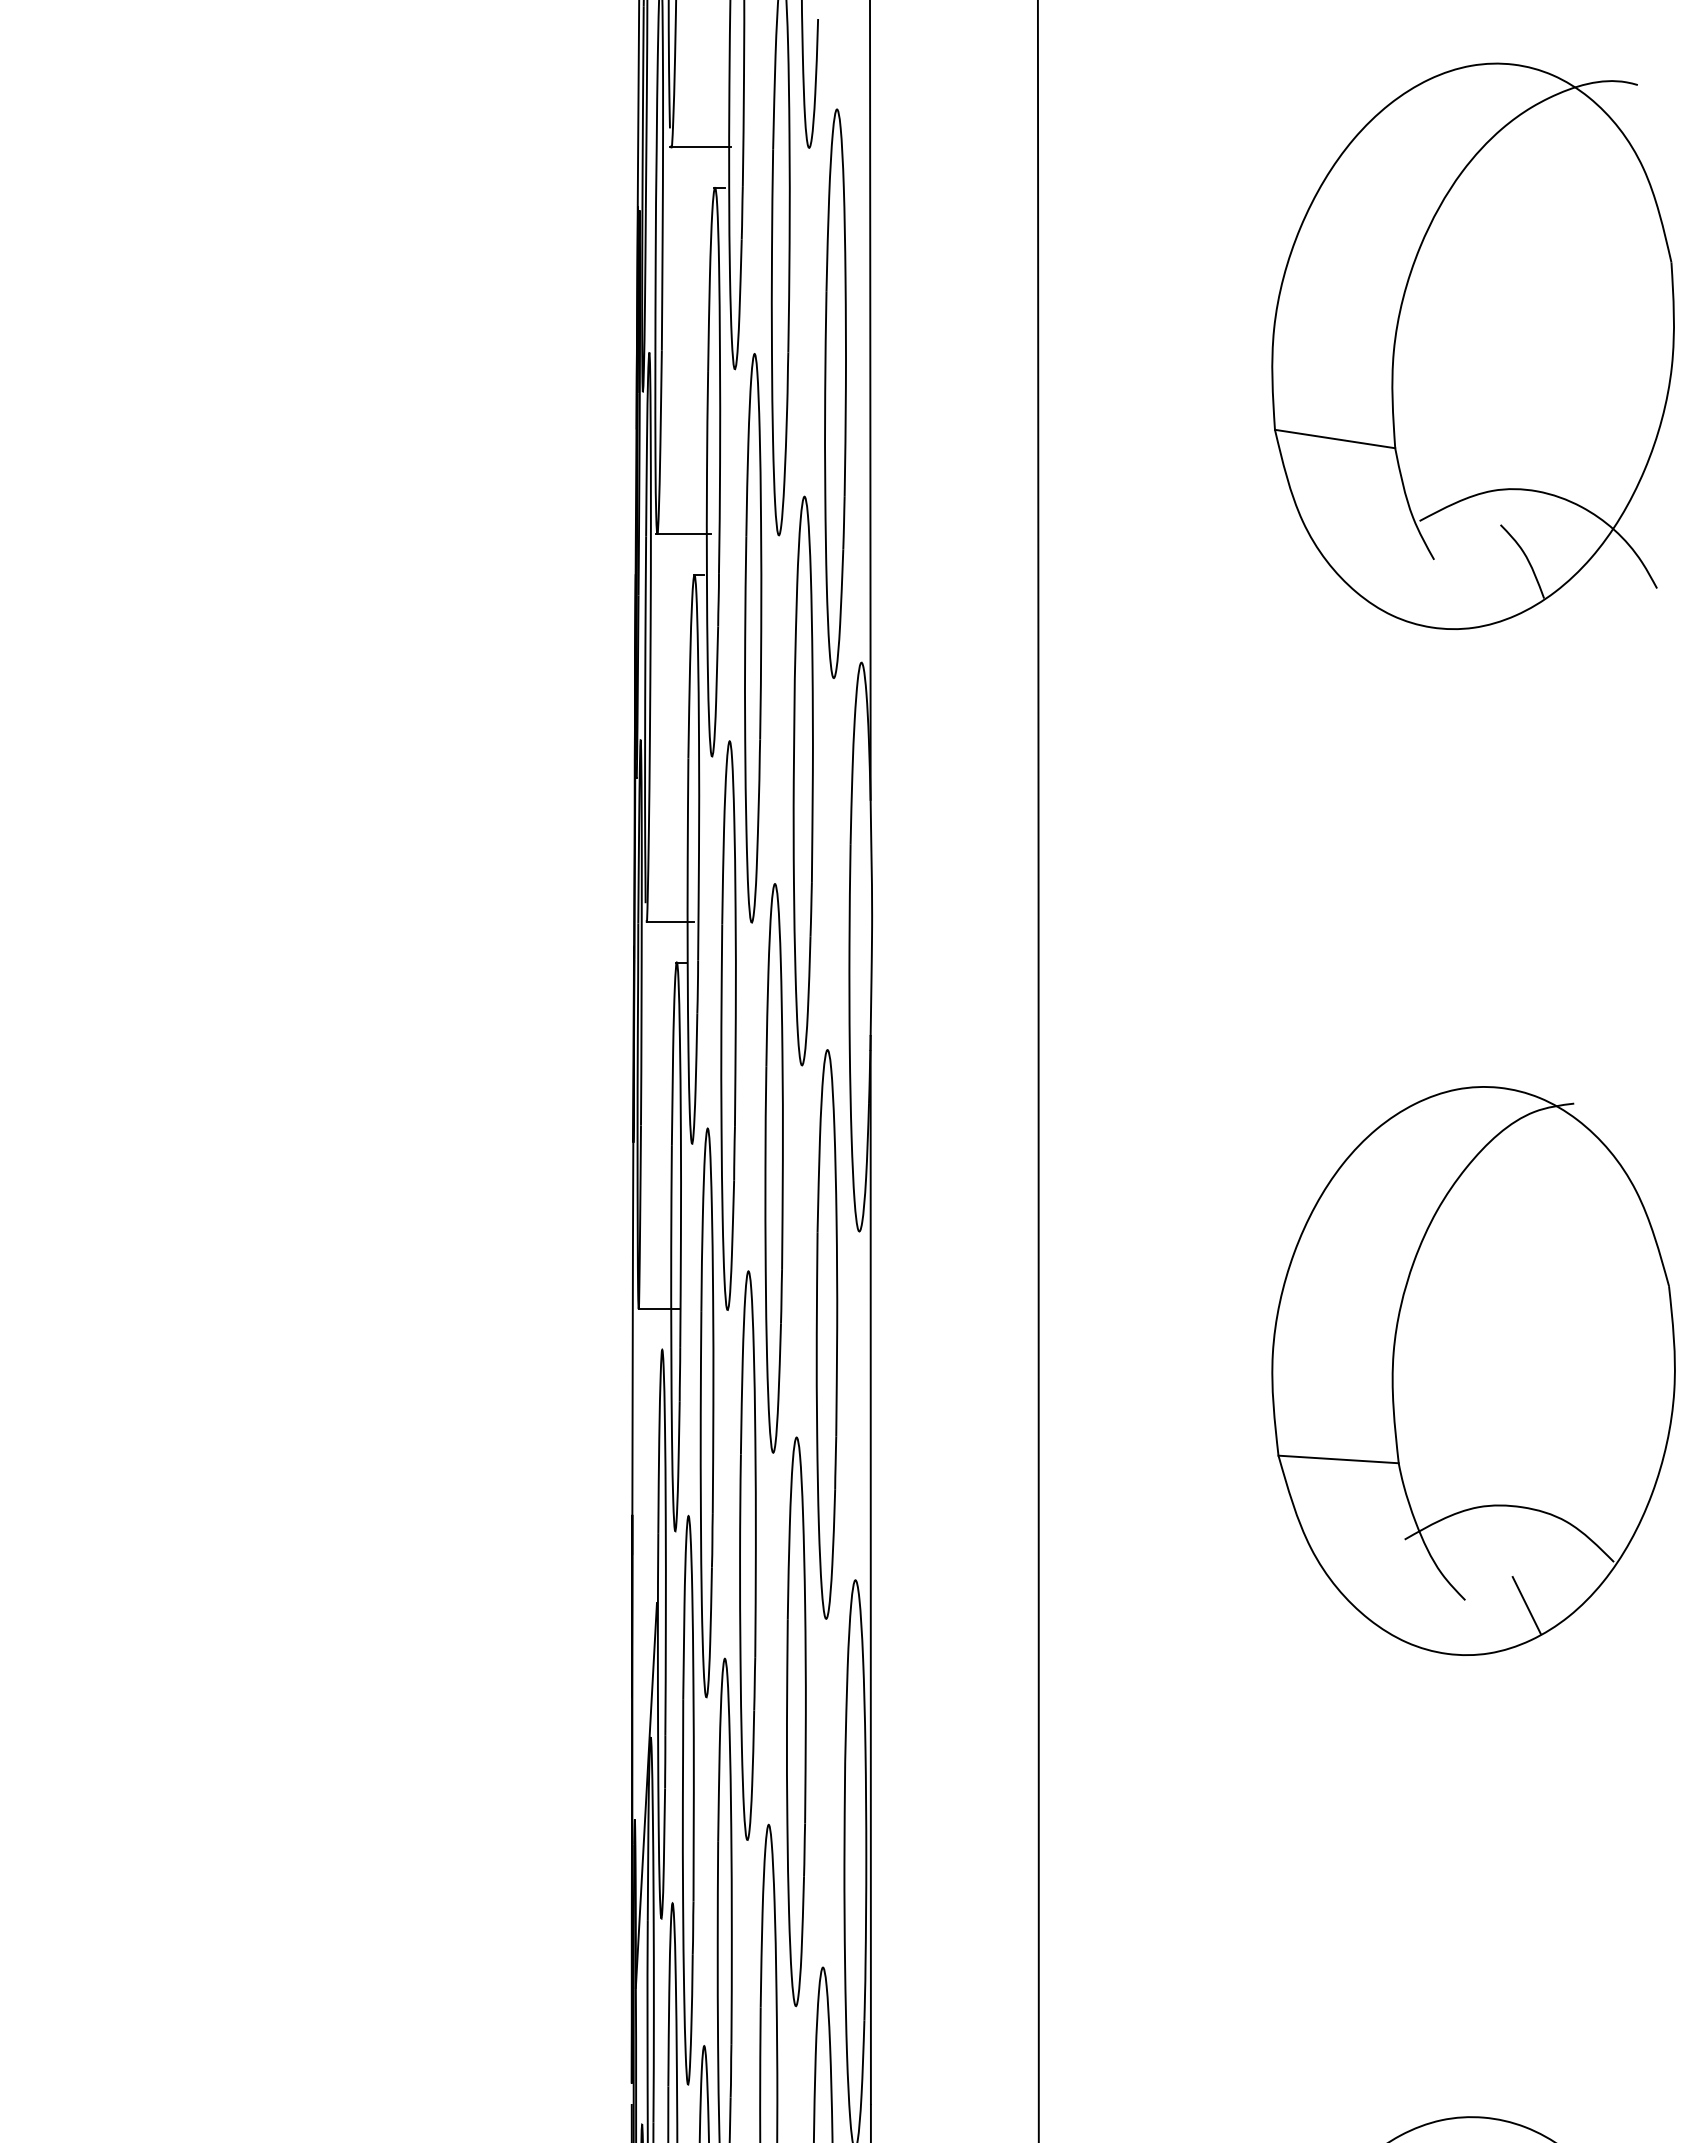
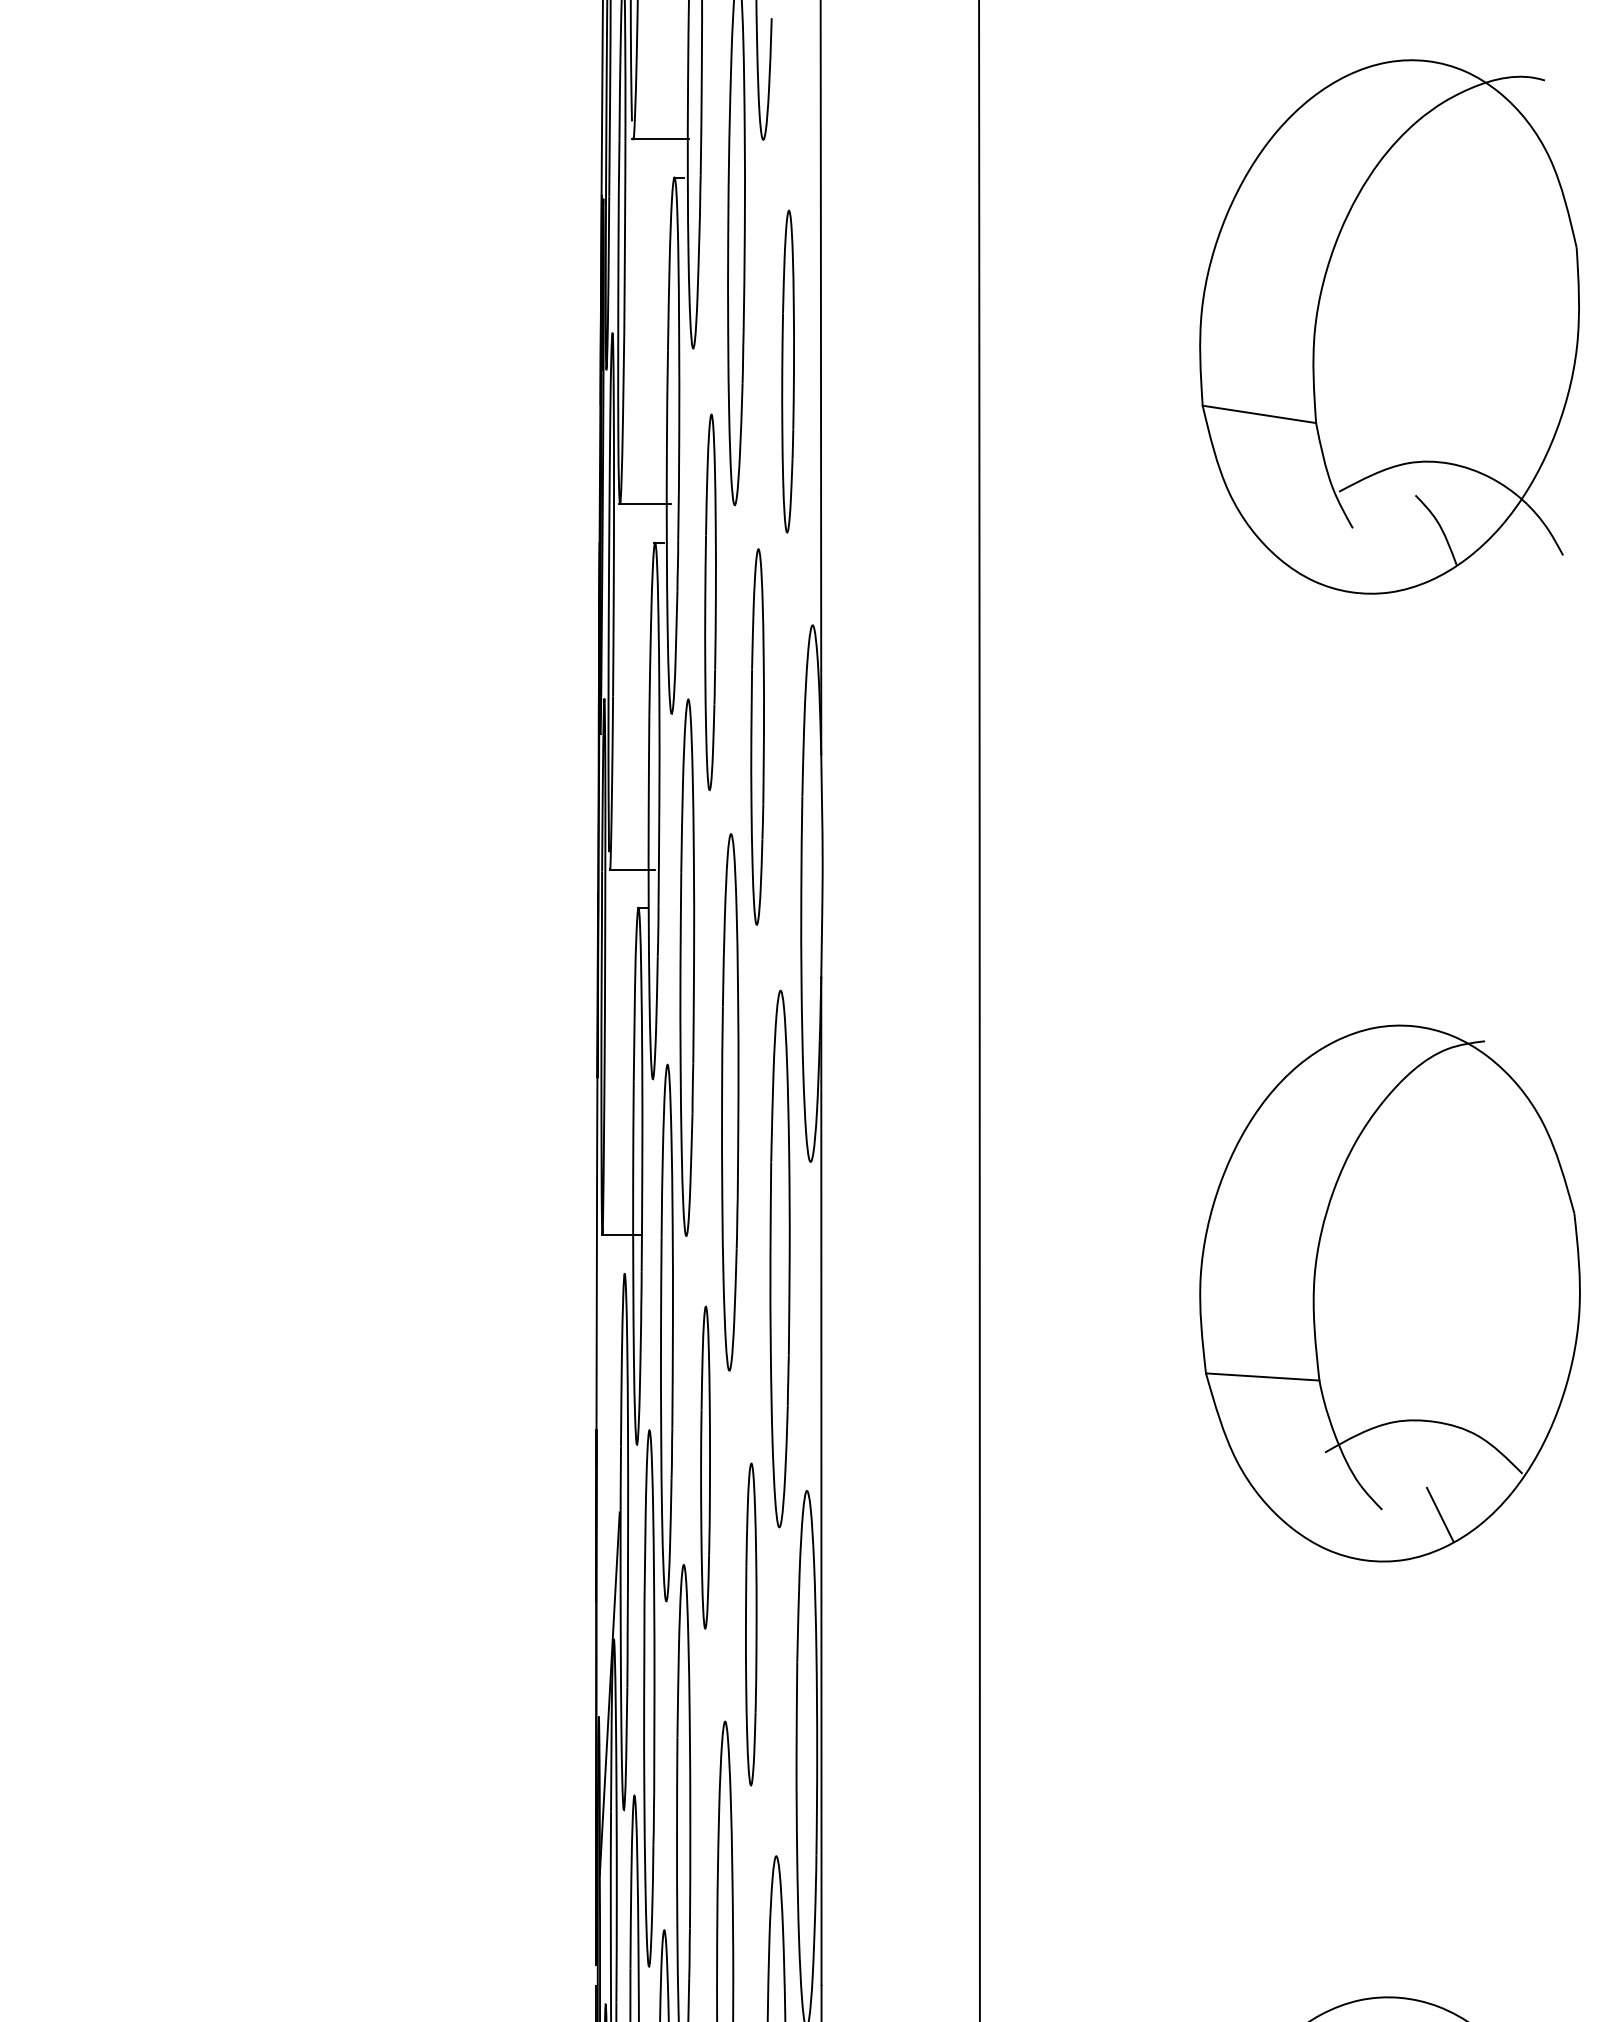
part: (835, 393) -> (788, 371), size x0.6
part: (753, 638) -> (710, 602), size x0.7
part: (802, 780) -> (756, 736), size x0.7
part: (747, 1555) -> (705, 1467), size x0.6
part: (796, 1721) -> (751, 1624), size x0.6

